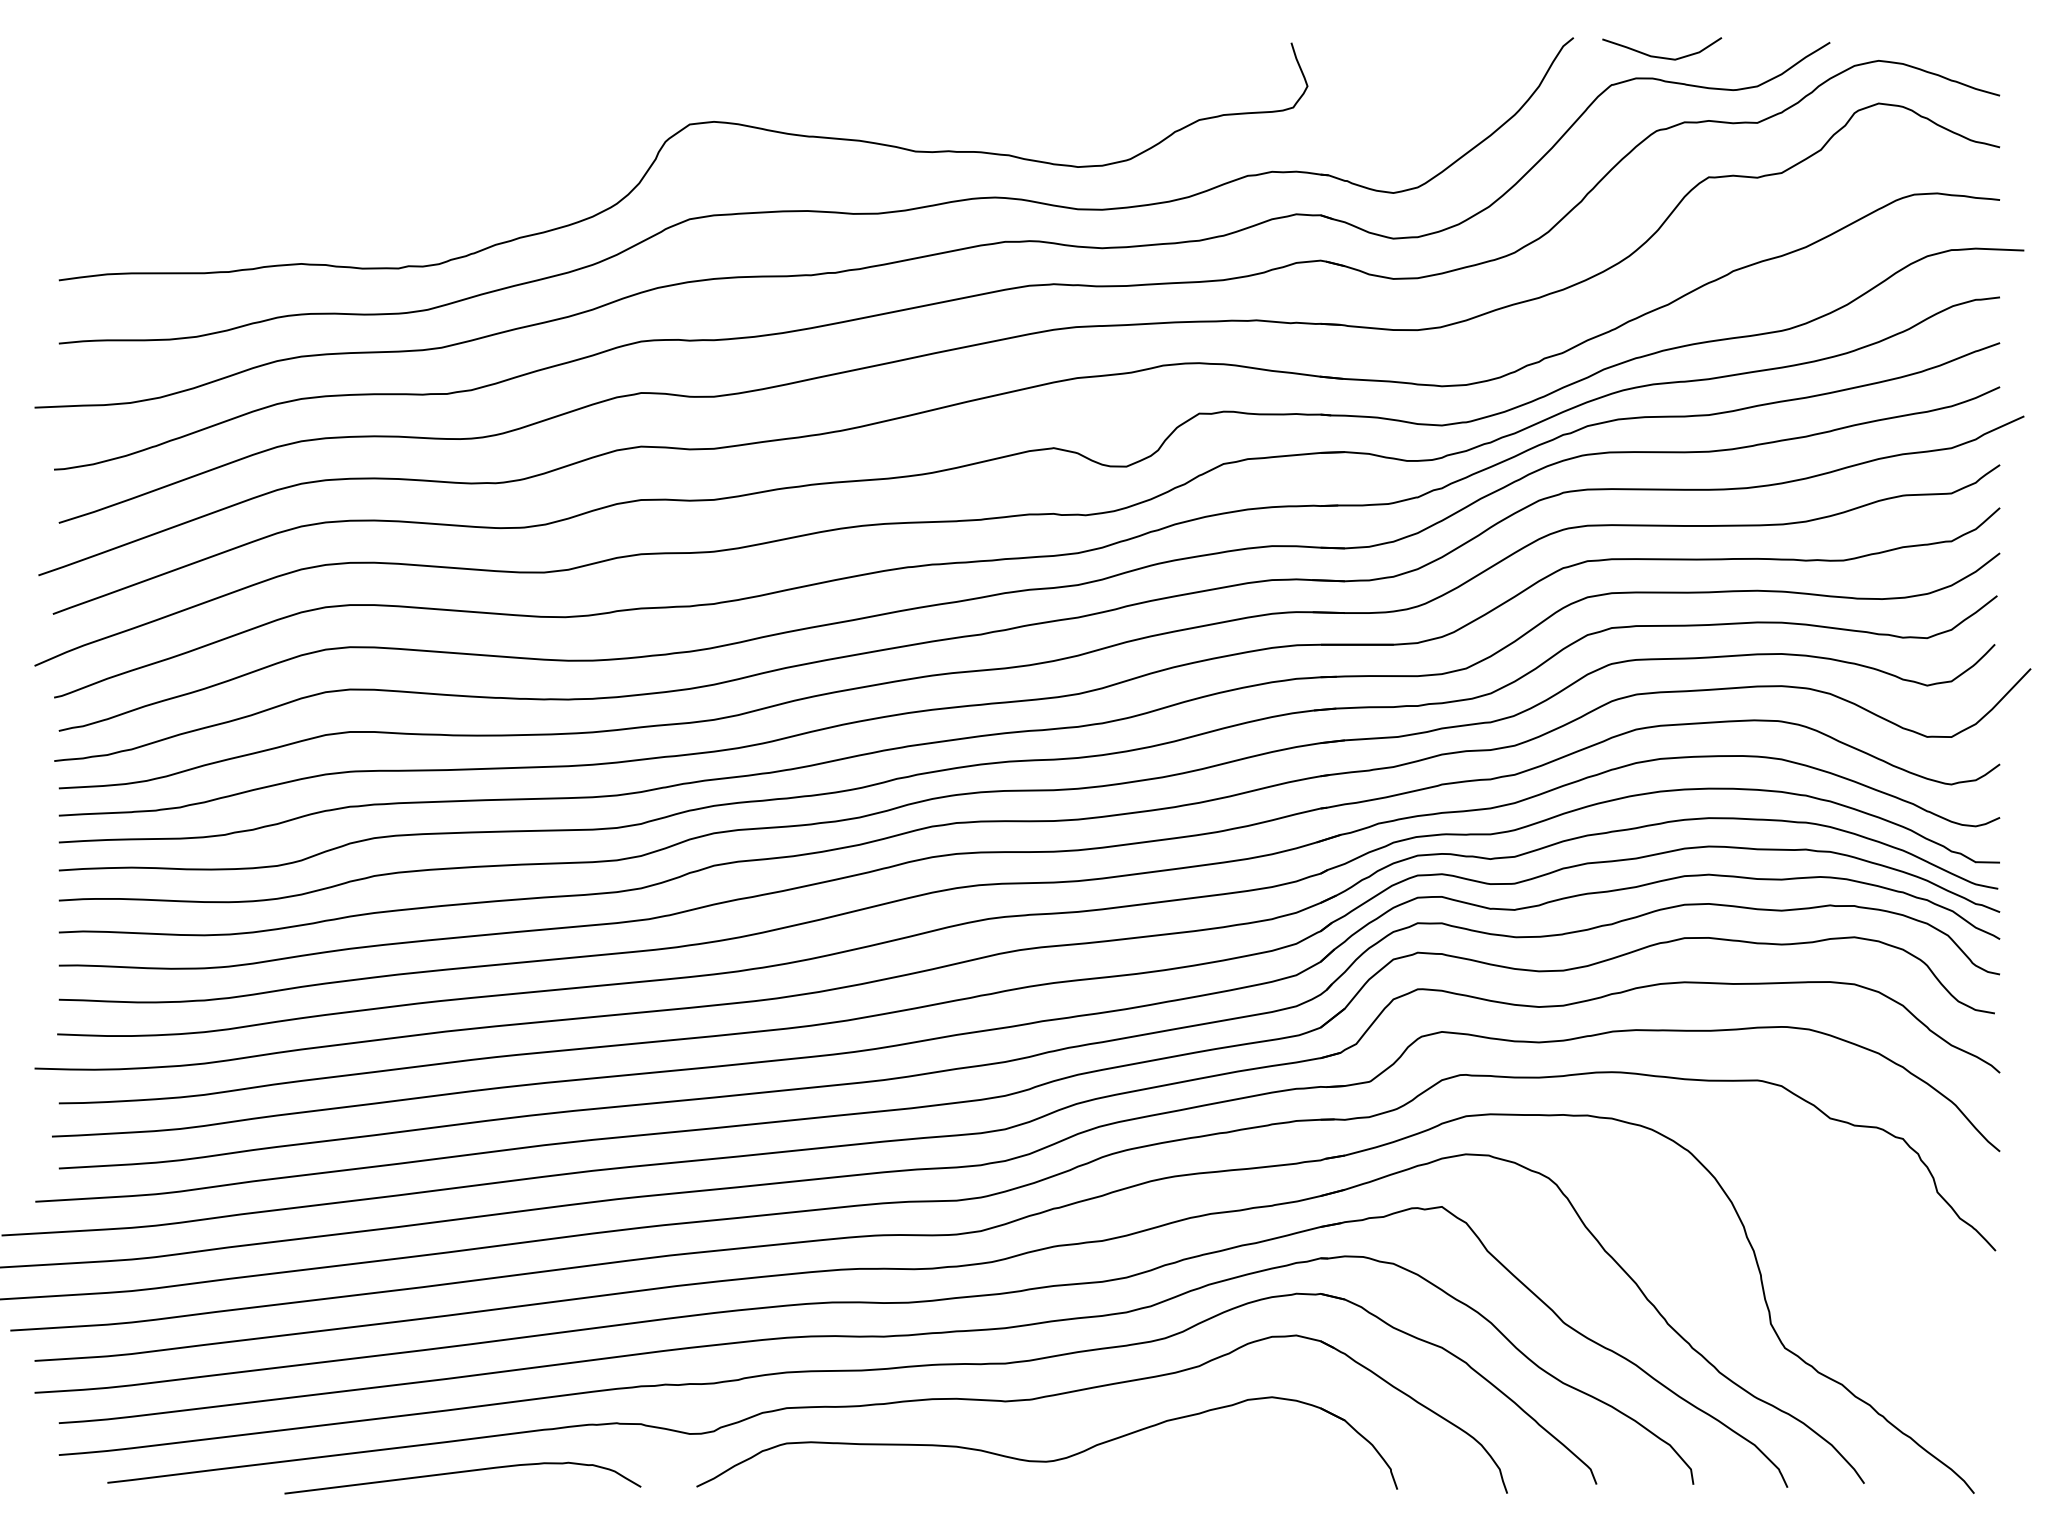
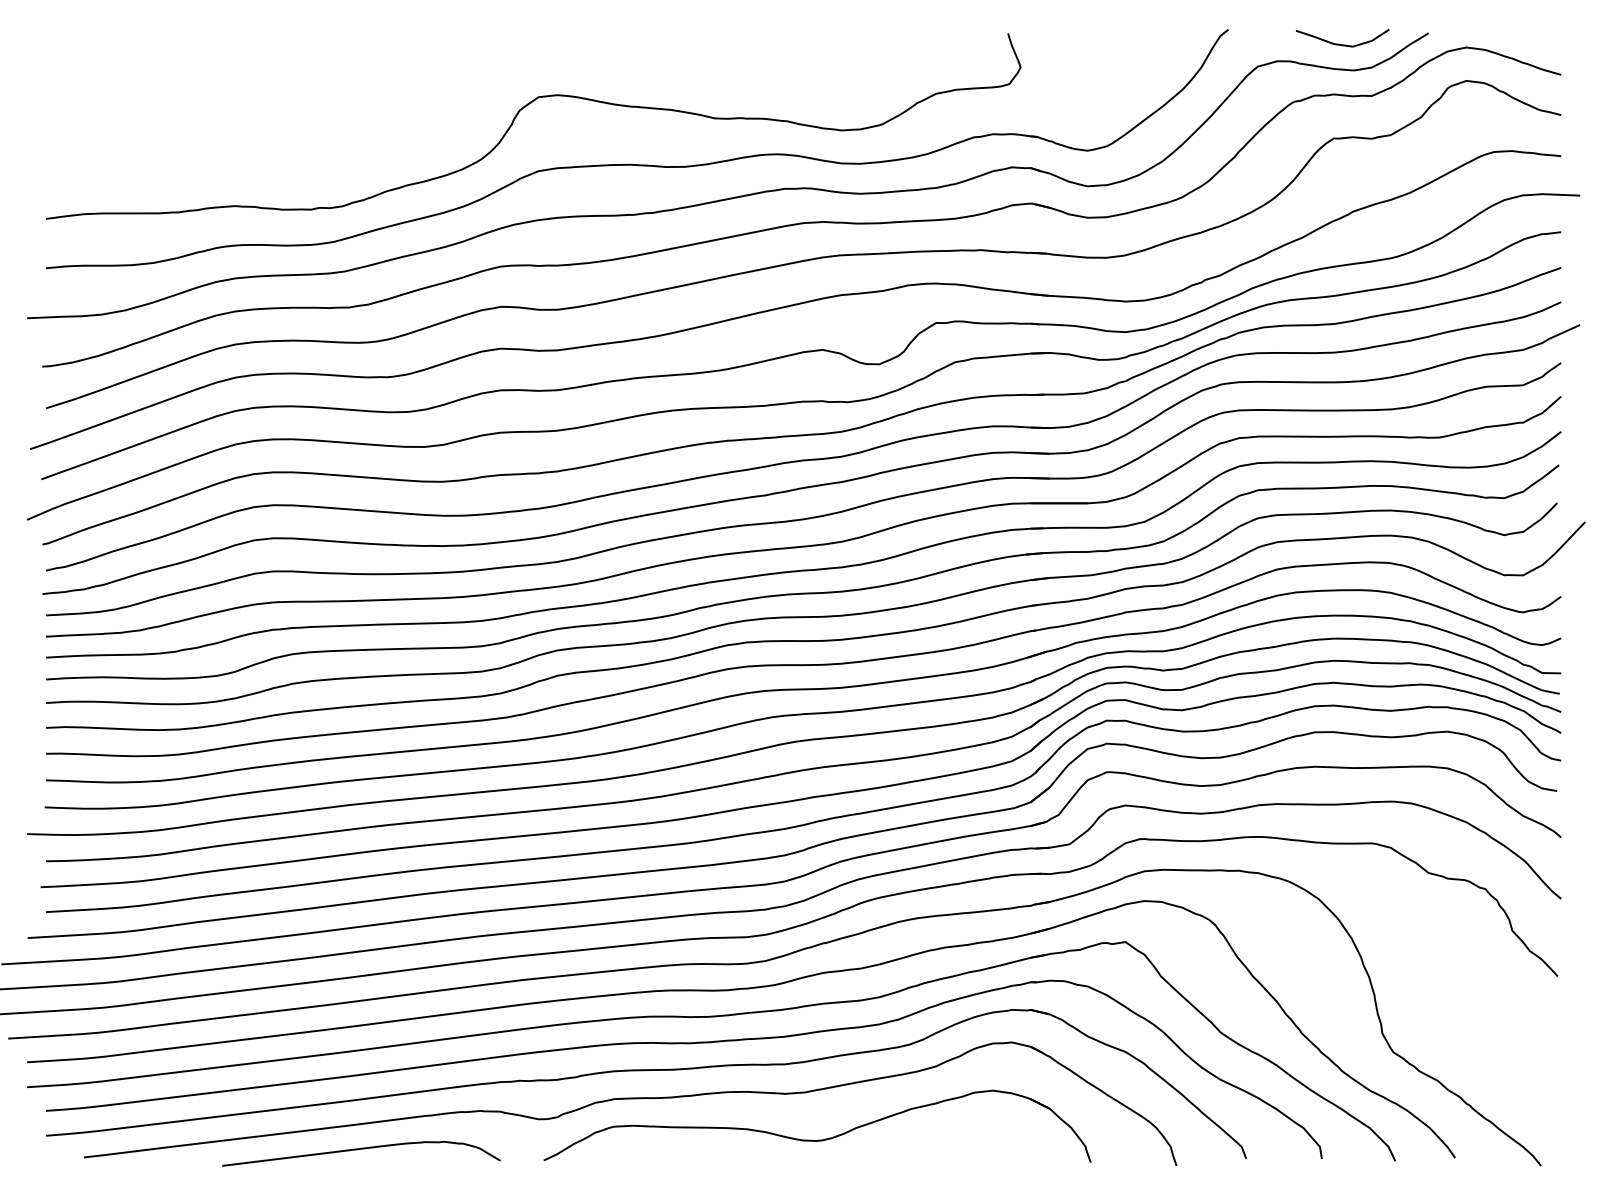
curve: (1661, 56) -> (1342, 44), moved

